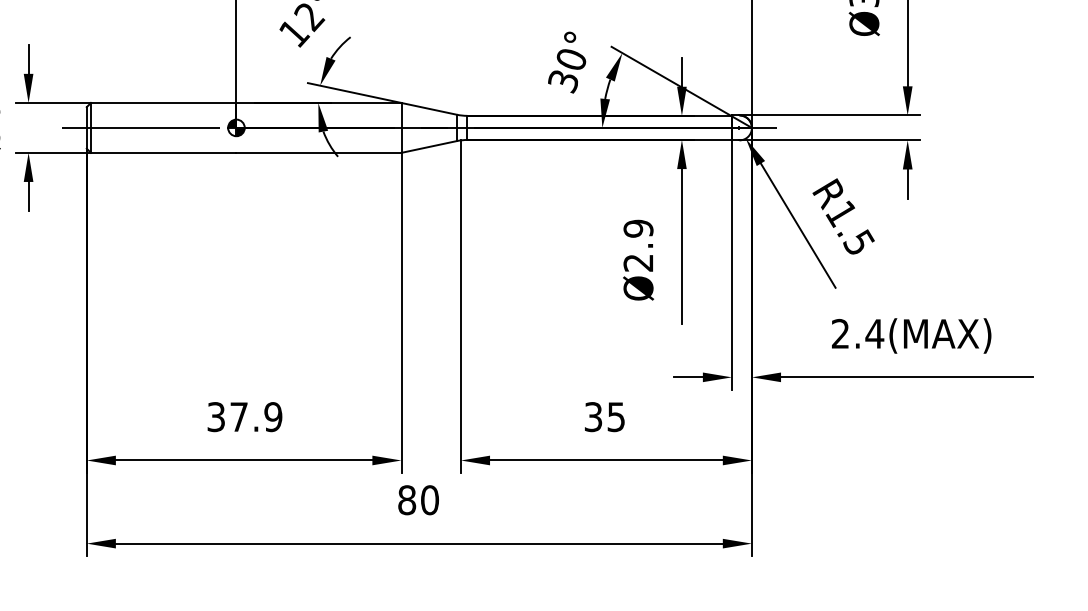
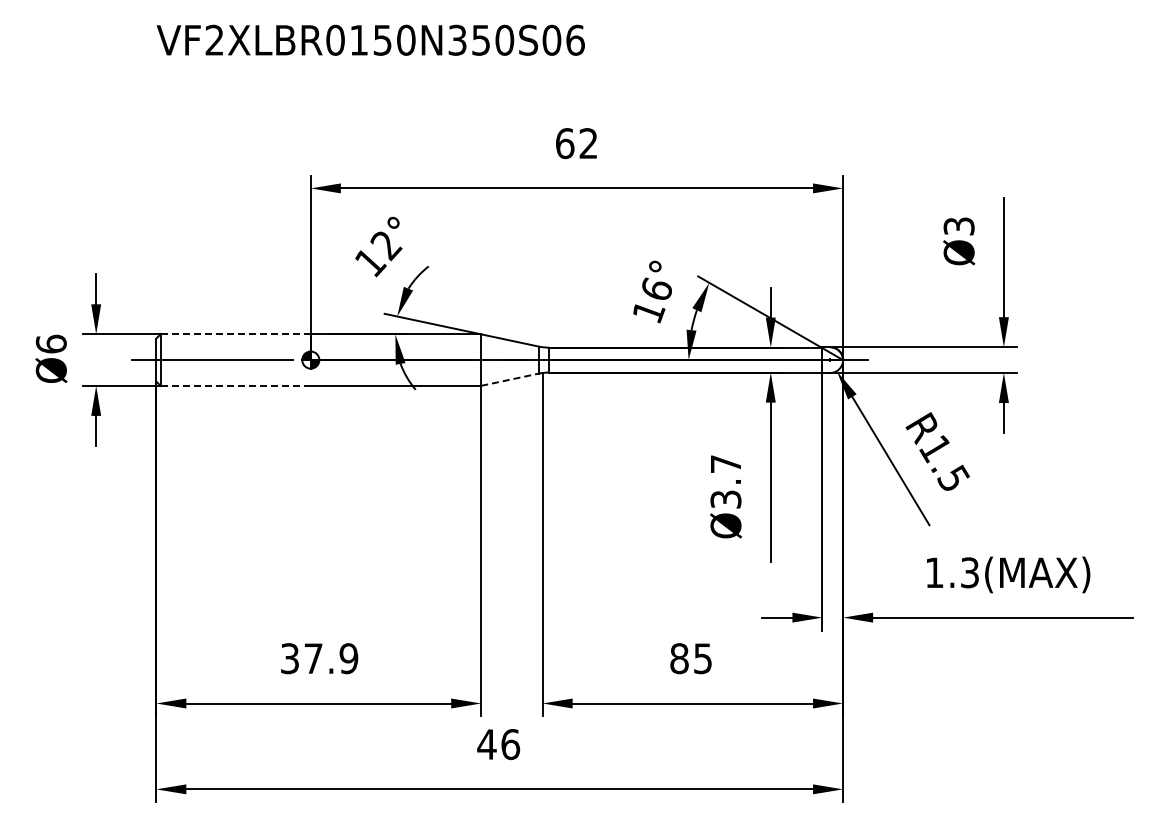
text: (566, 70) -> (651, 300), 30° -> 16°
line: (163, 103) -> (235, 334), solid -> dashed
line: (429, 146) -> (510, 379), solid -> dashed
line: (164, 152) -> (236, 385), solid -> dashed
text: (638, 245) -> (725, 481), Ø2.9 -> Ø3.7
text: (857, 333) -> (952, 572), 2.4(MAX) -> 1.3(MAX)
text: (593, 416) -> (679, 658), 35 -> 85
text: (418, 500) -> (498, 744), 80 -> 46

